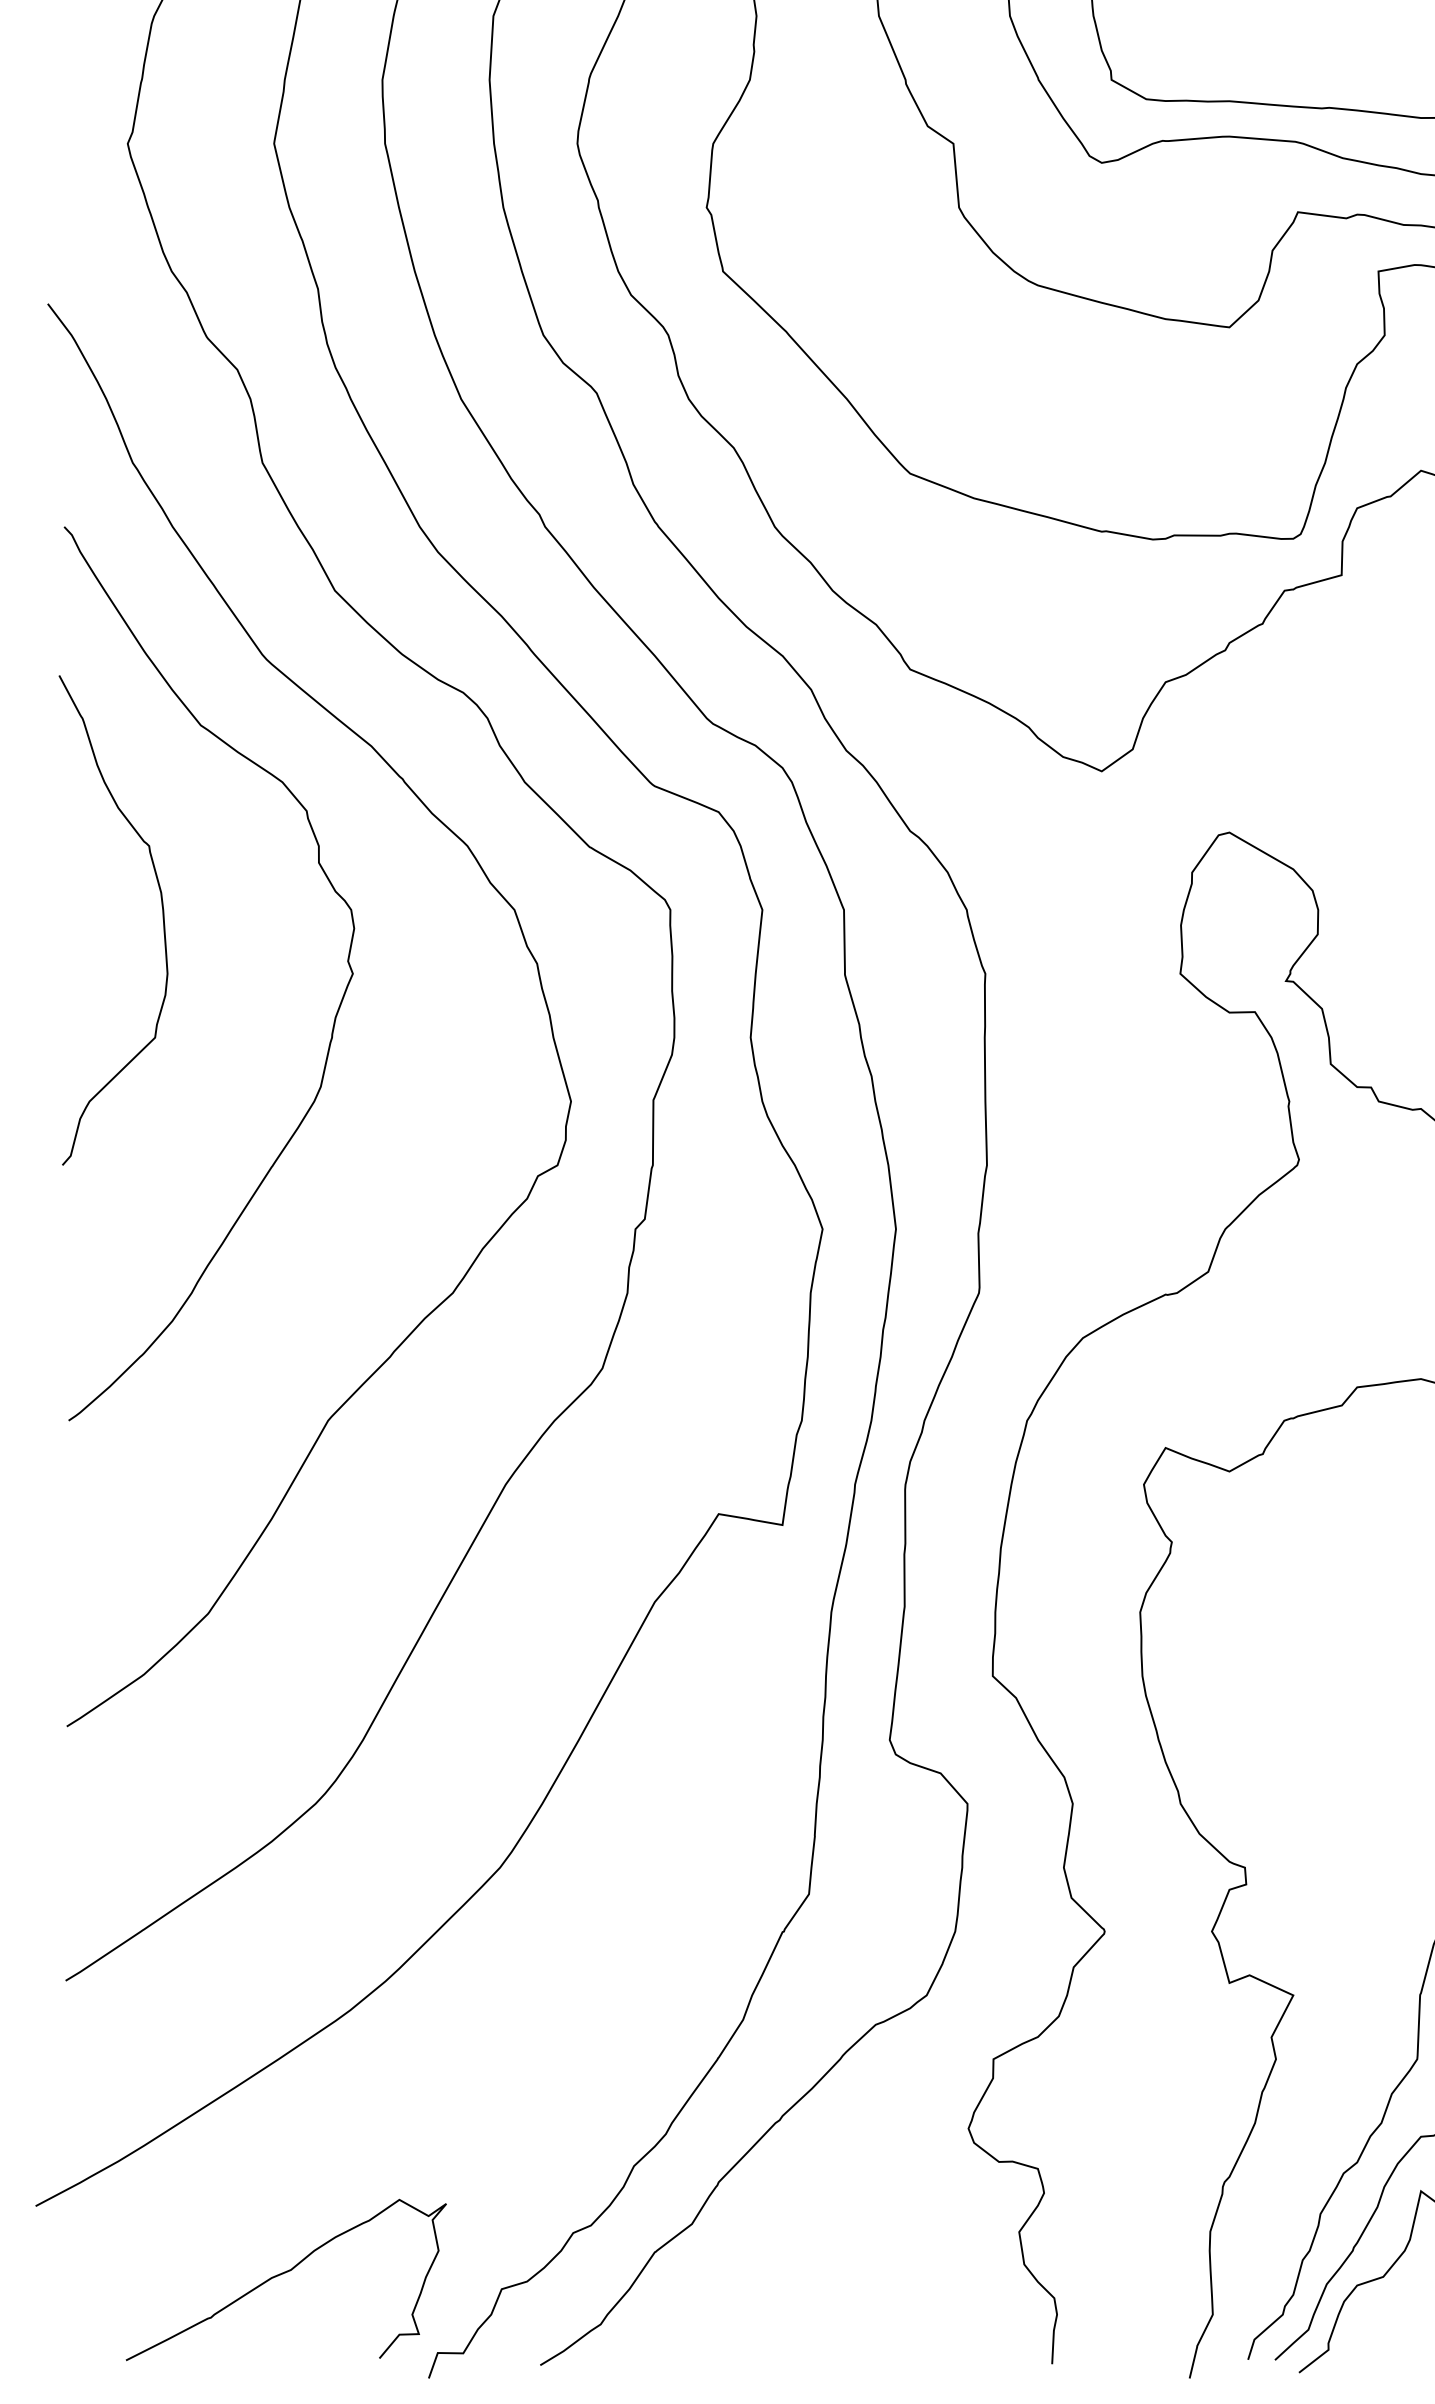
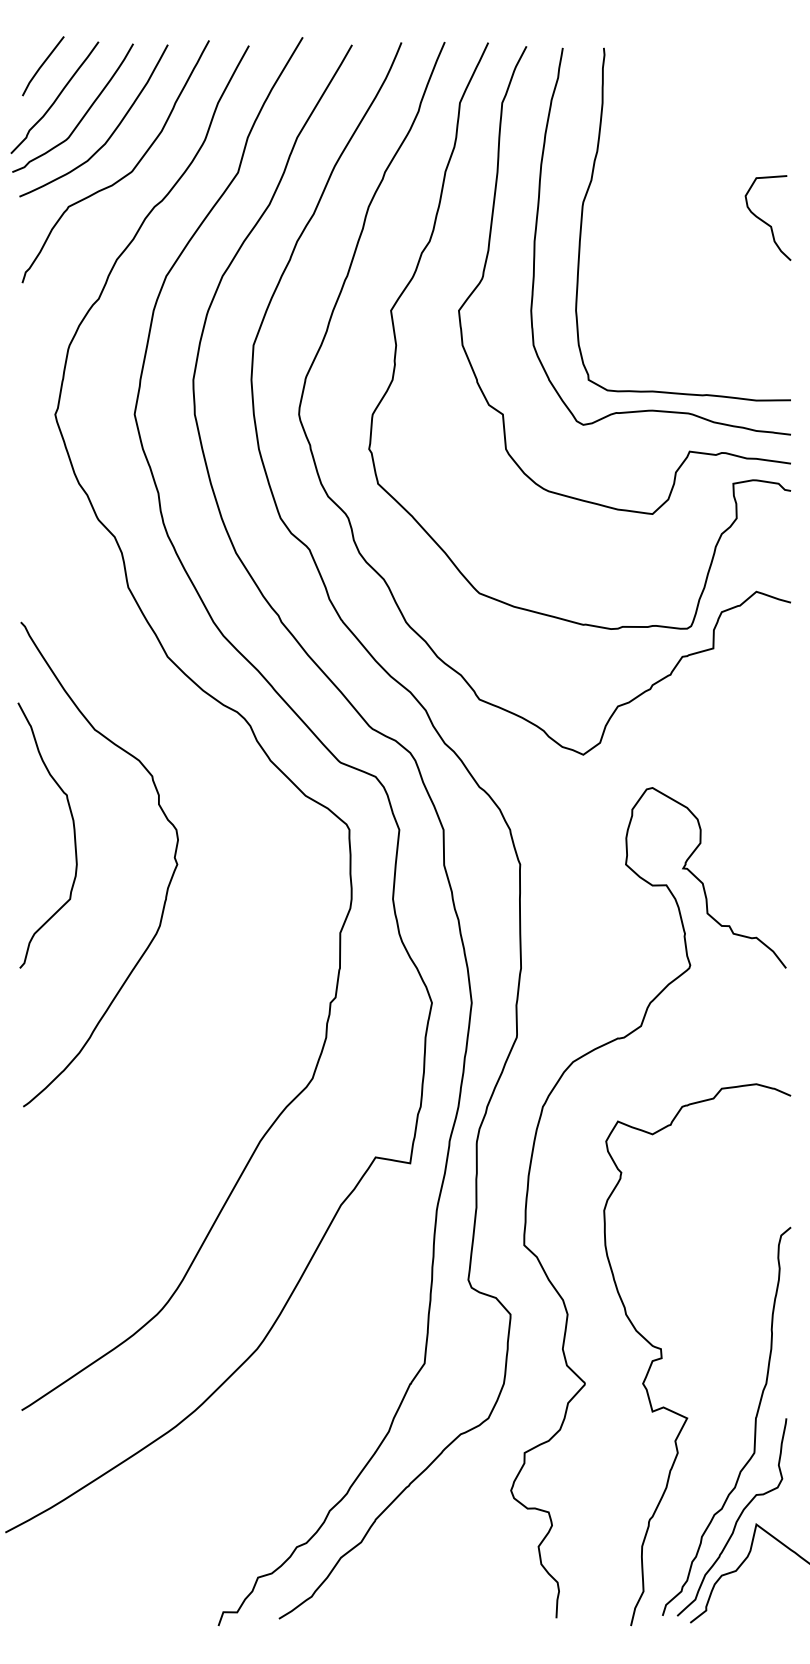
curve: (489, 885) -> (251, 816), removed
curve: (286, 2274) -> (141, 1569), removed

